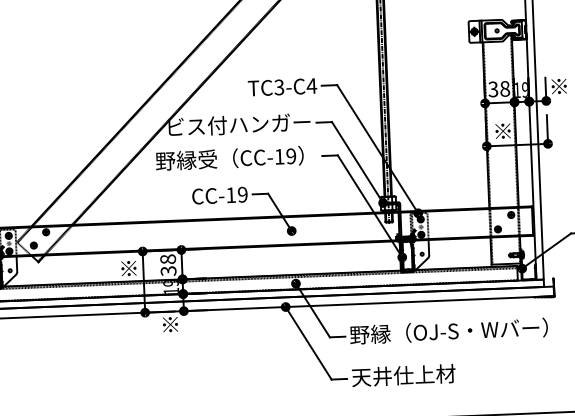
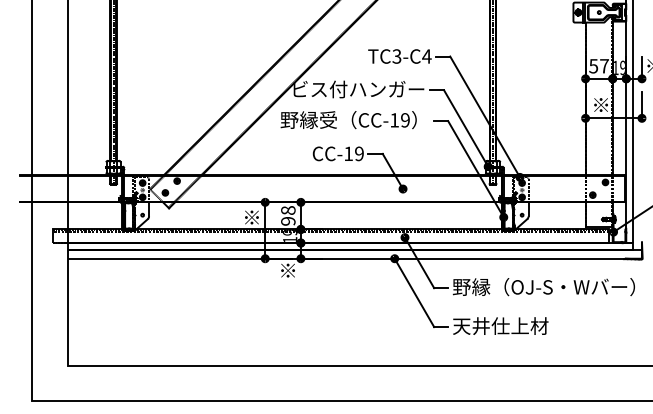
text: (498, 88) -> (598, 65), 38 -> 57
text: (168, 271) -> (288, 221), 38 -> 98

